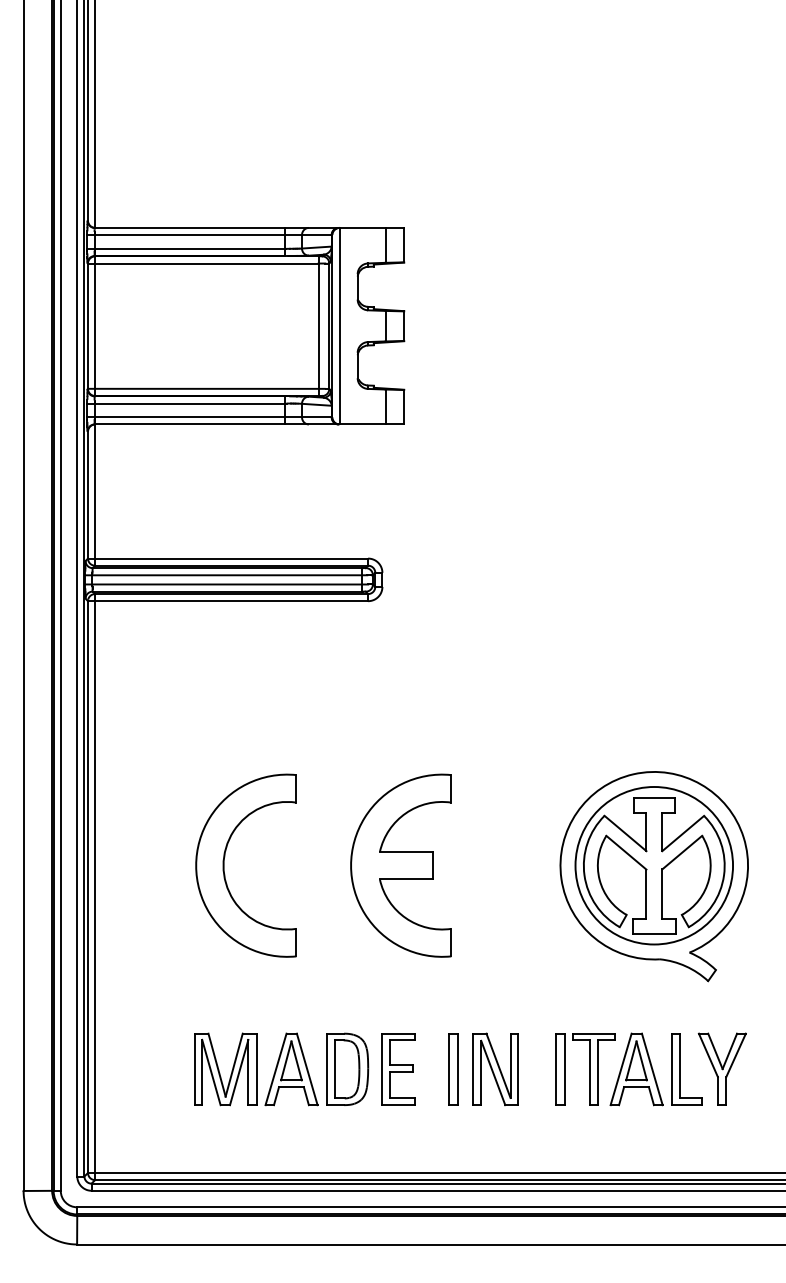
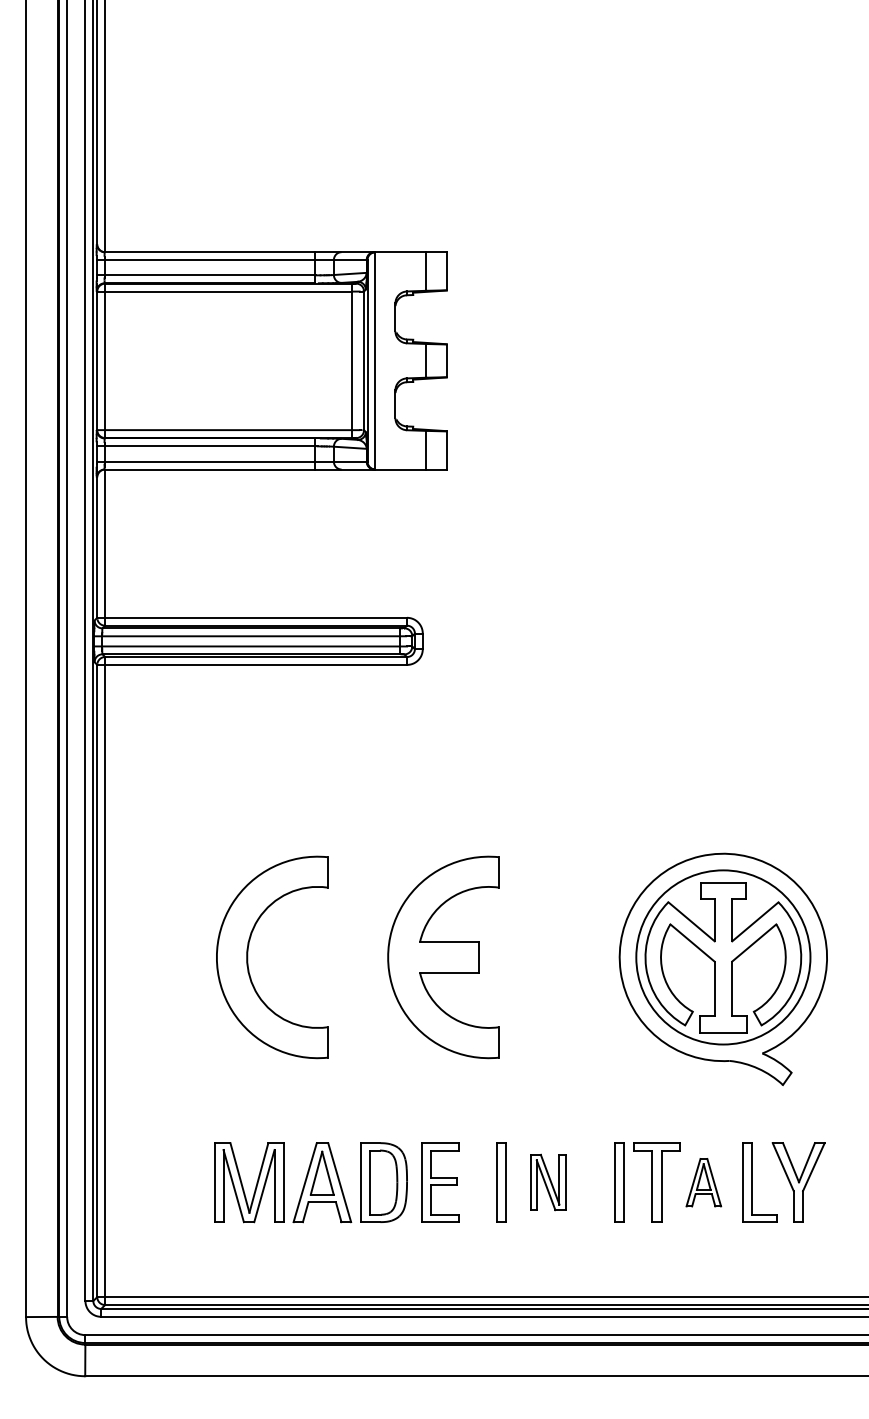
part: (495, 1068) -> (547, 1181), size x0.7
part: (636, 1069) -> (703, 1182), size x0.6

